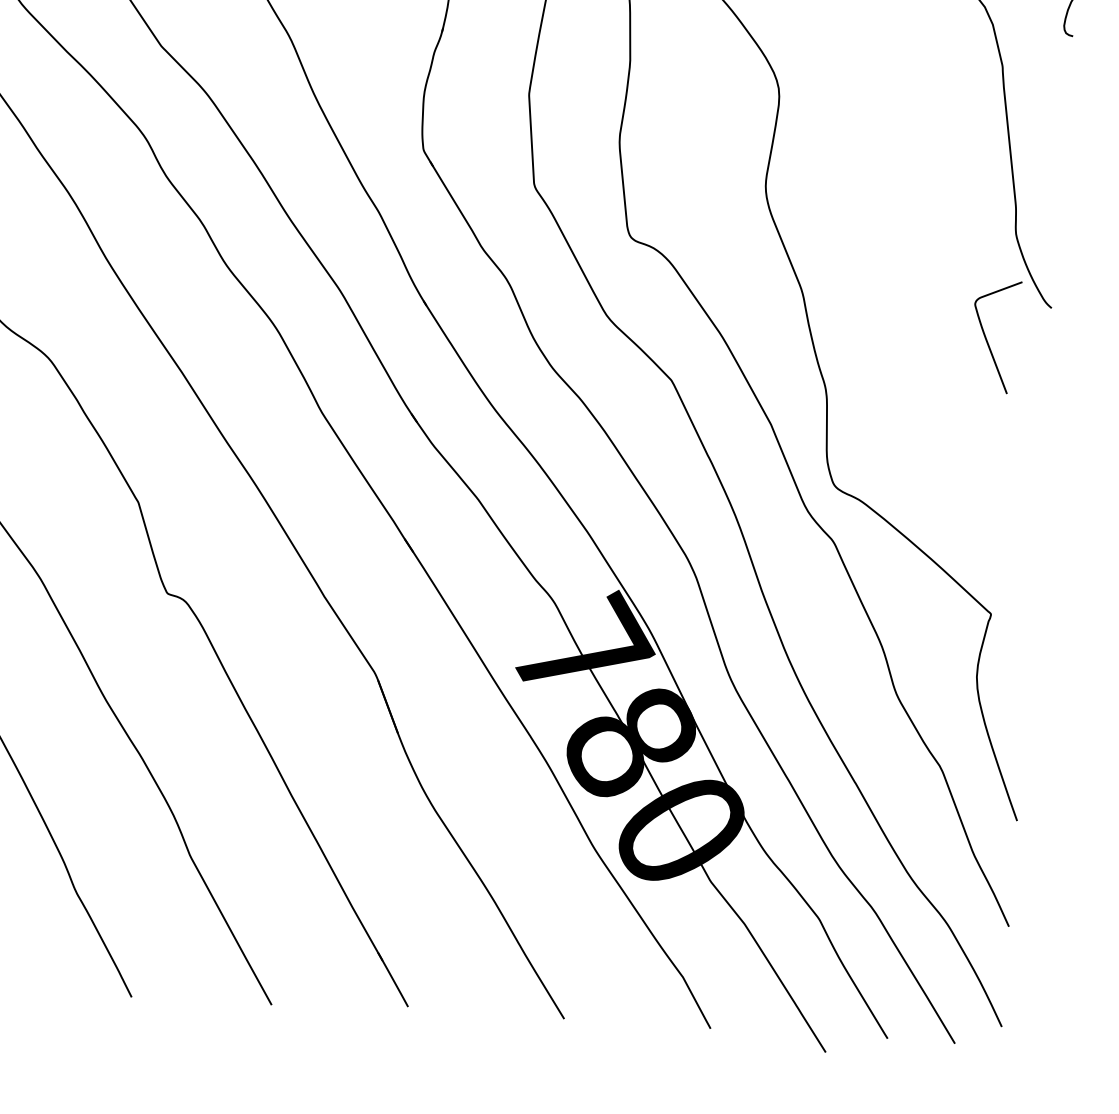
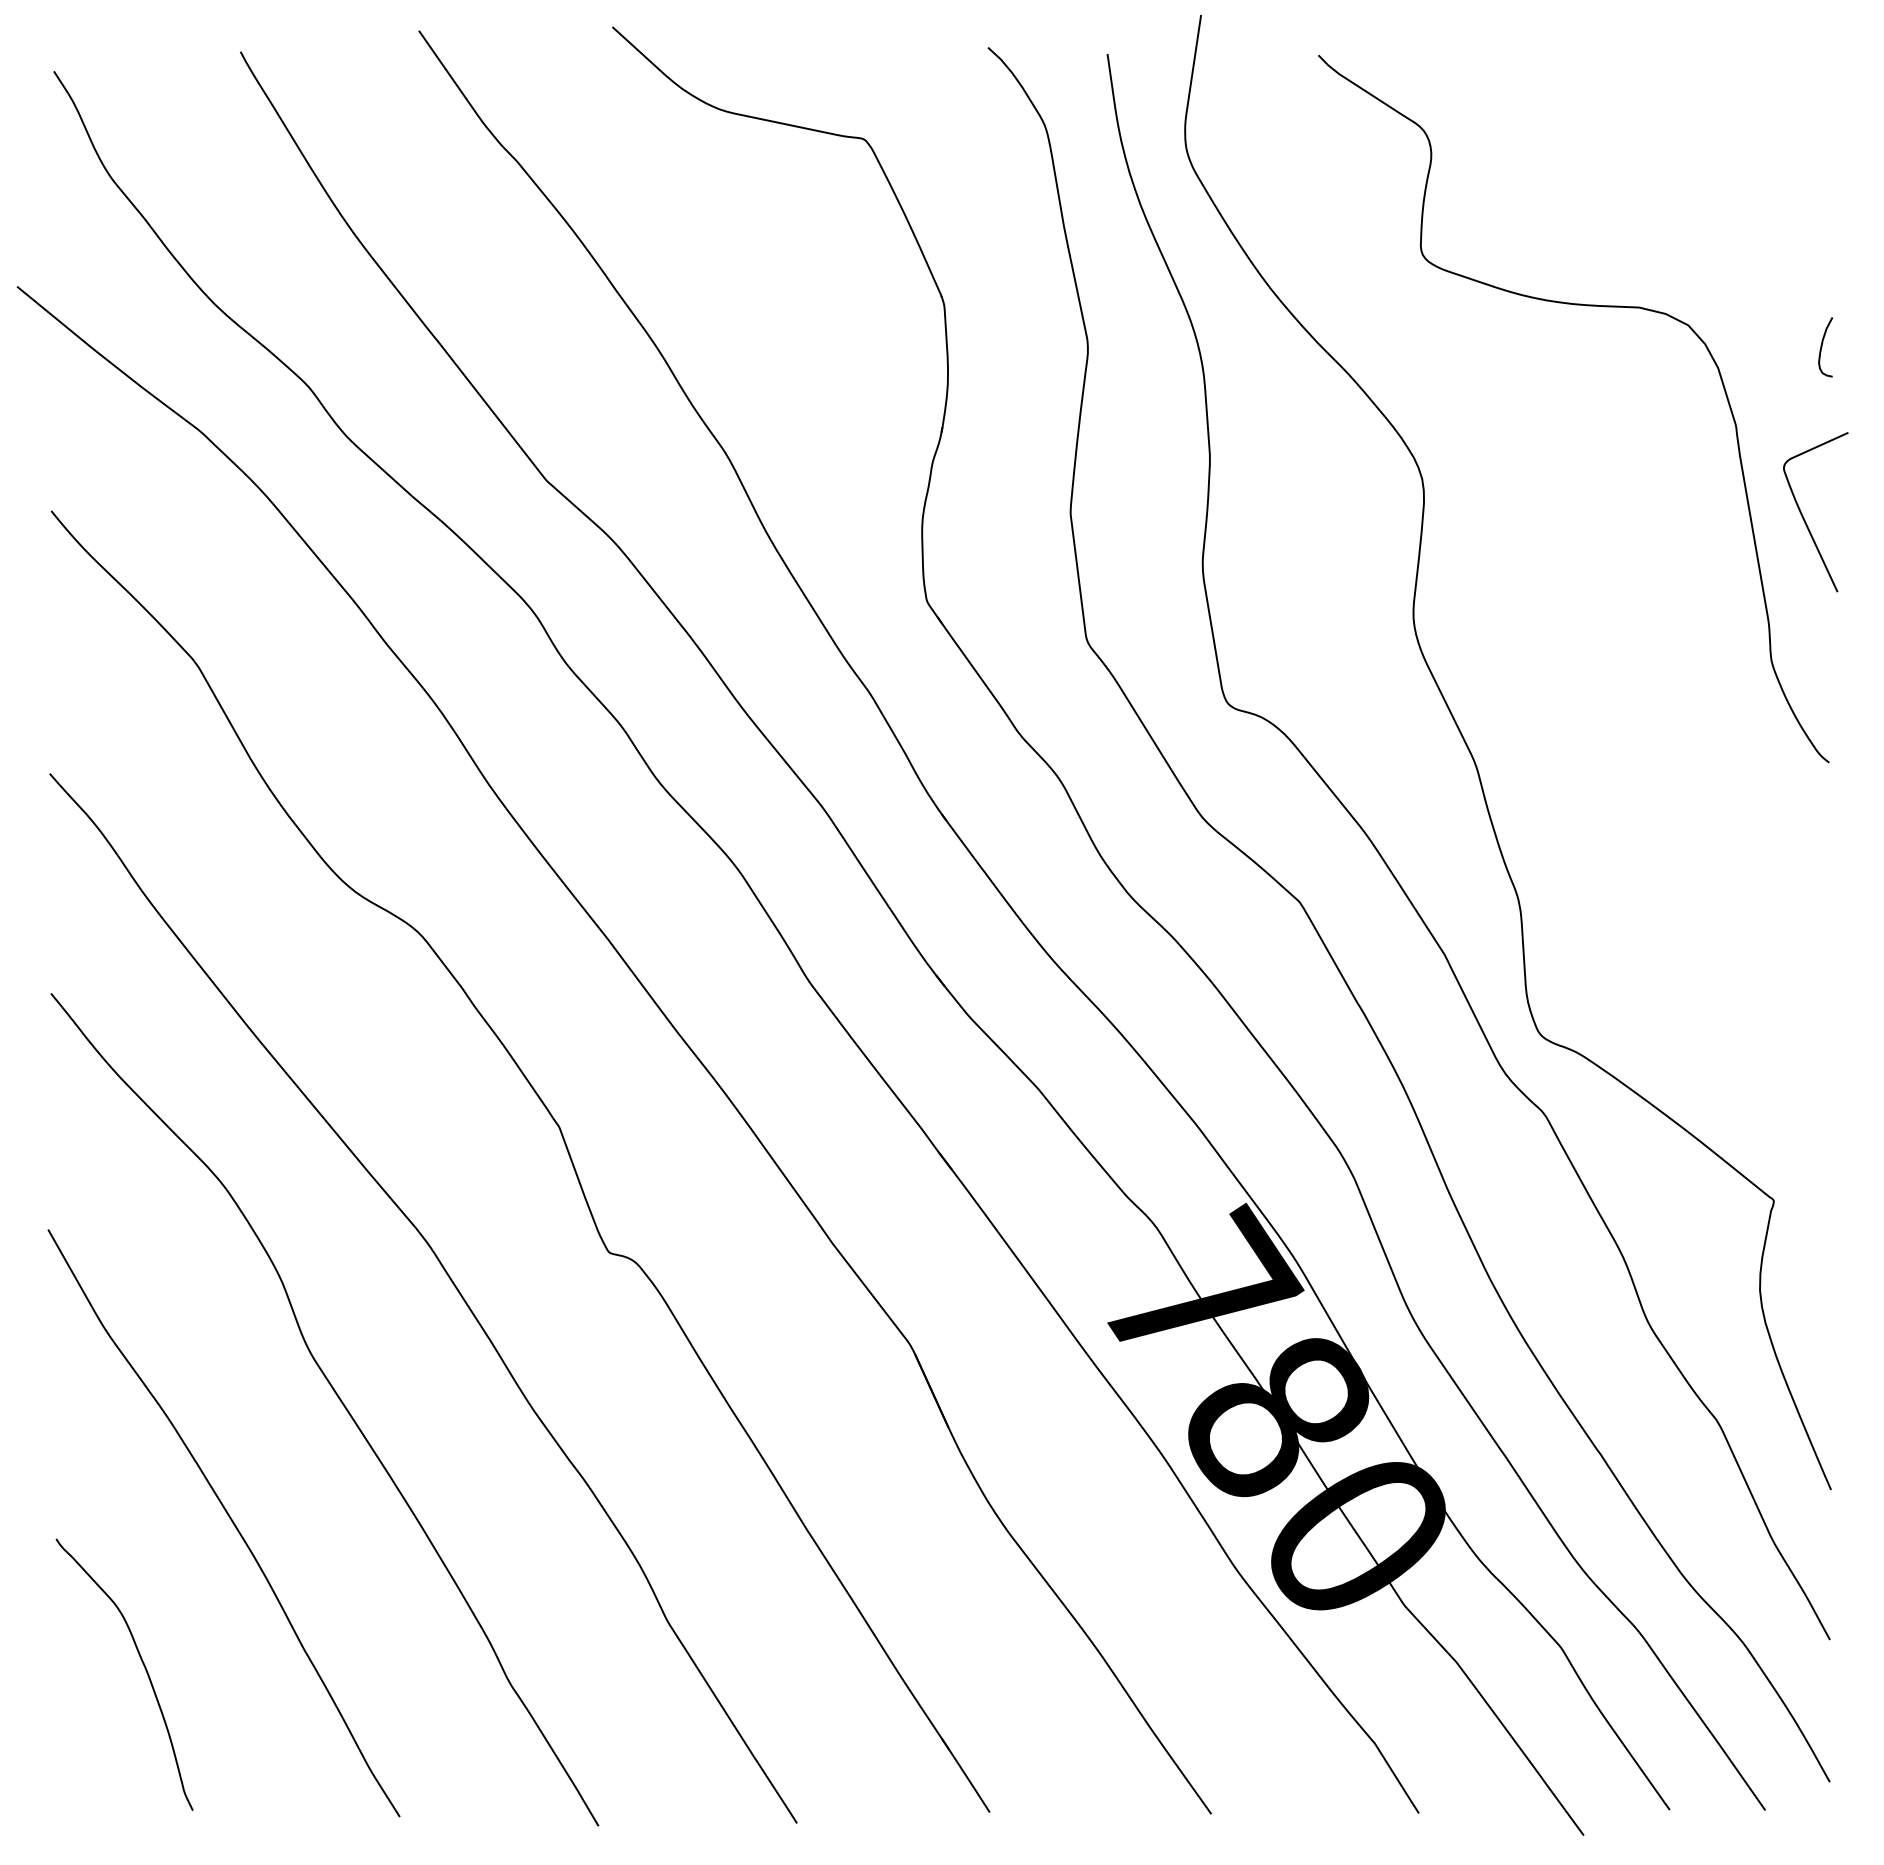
curve: (986, 338) -> (1803, 515), moved

